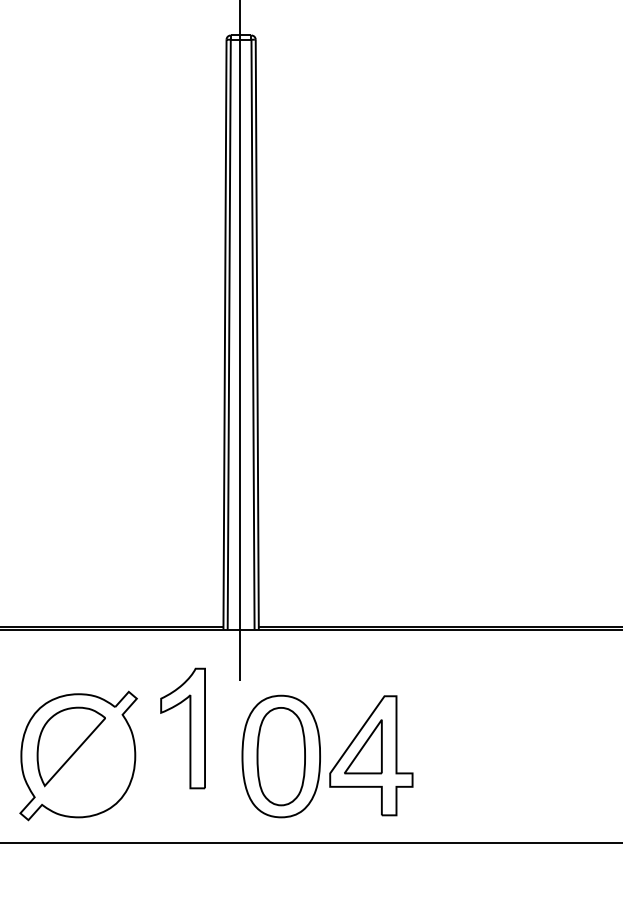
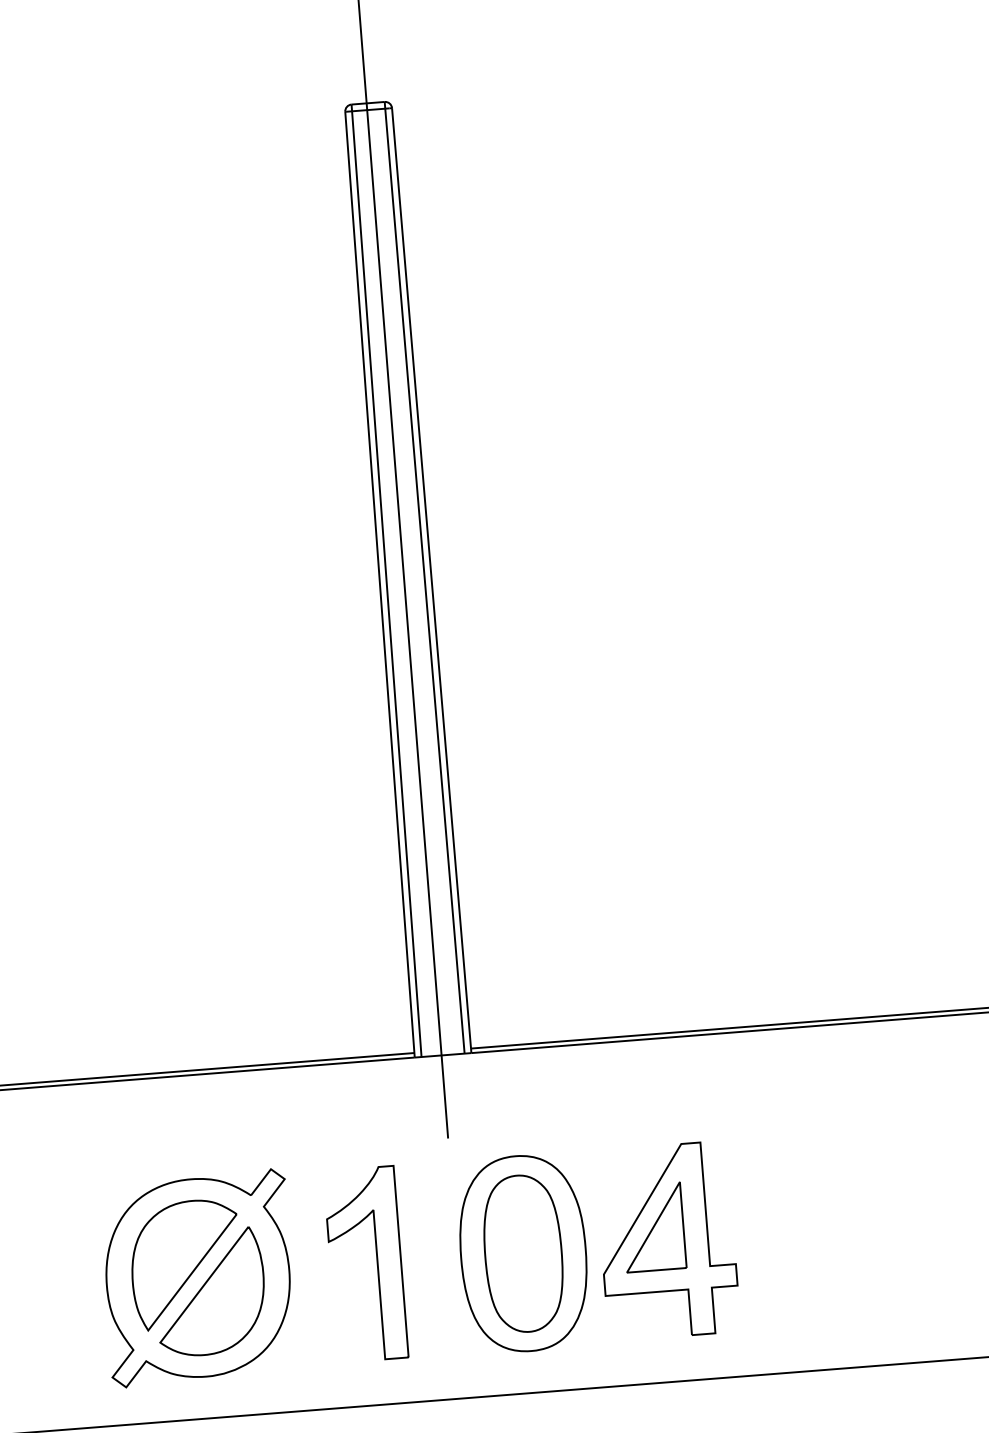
part: (189, 728) -> (376, 1263), moved
part: (84, 765) -> (209, 1292), added

